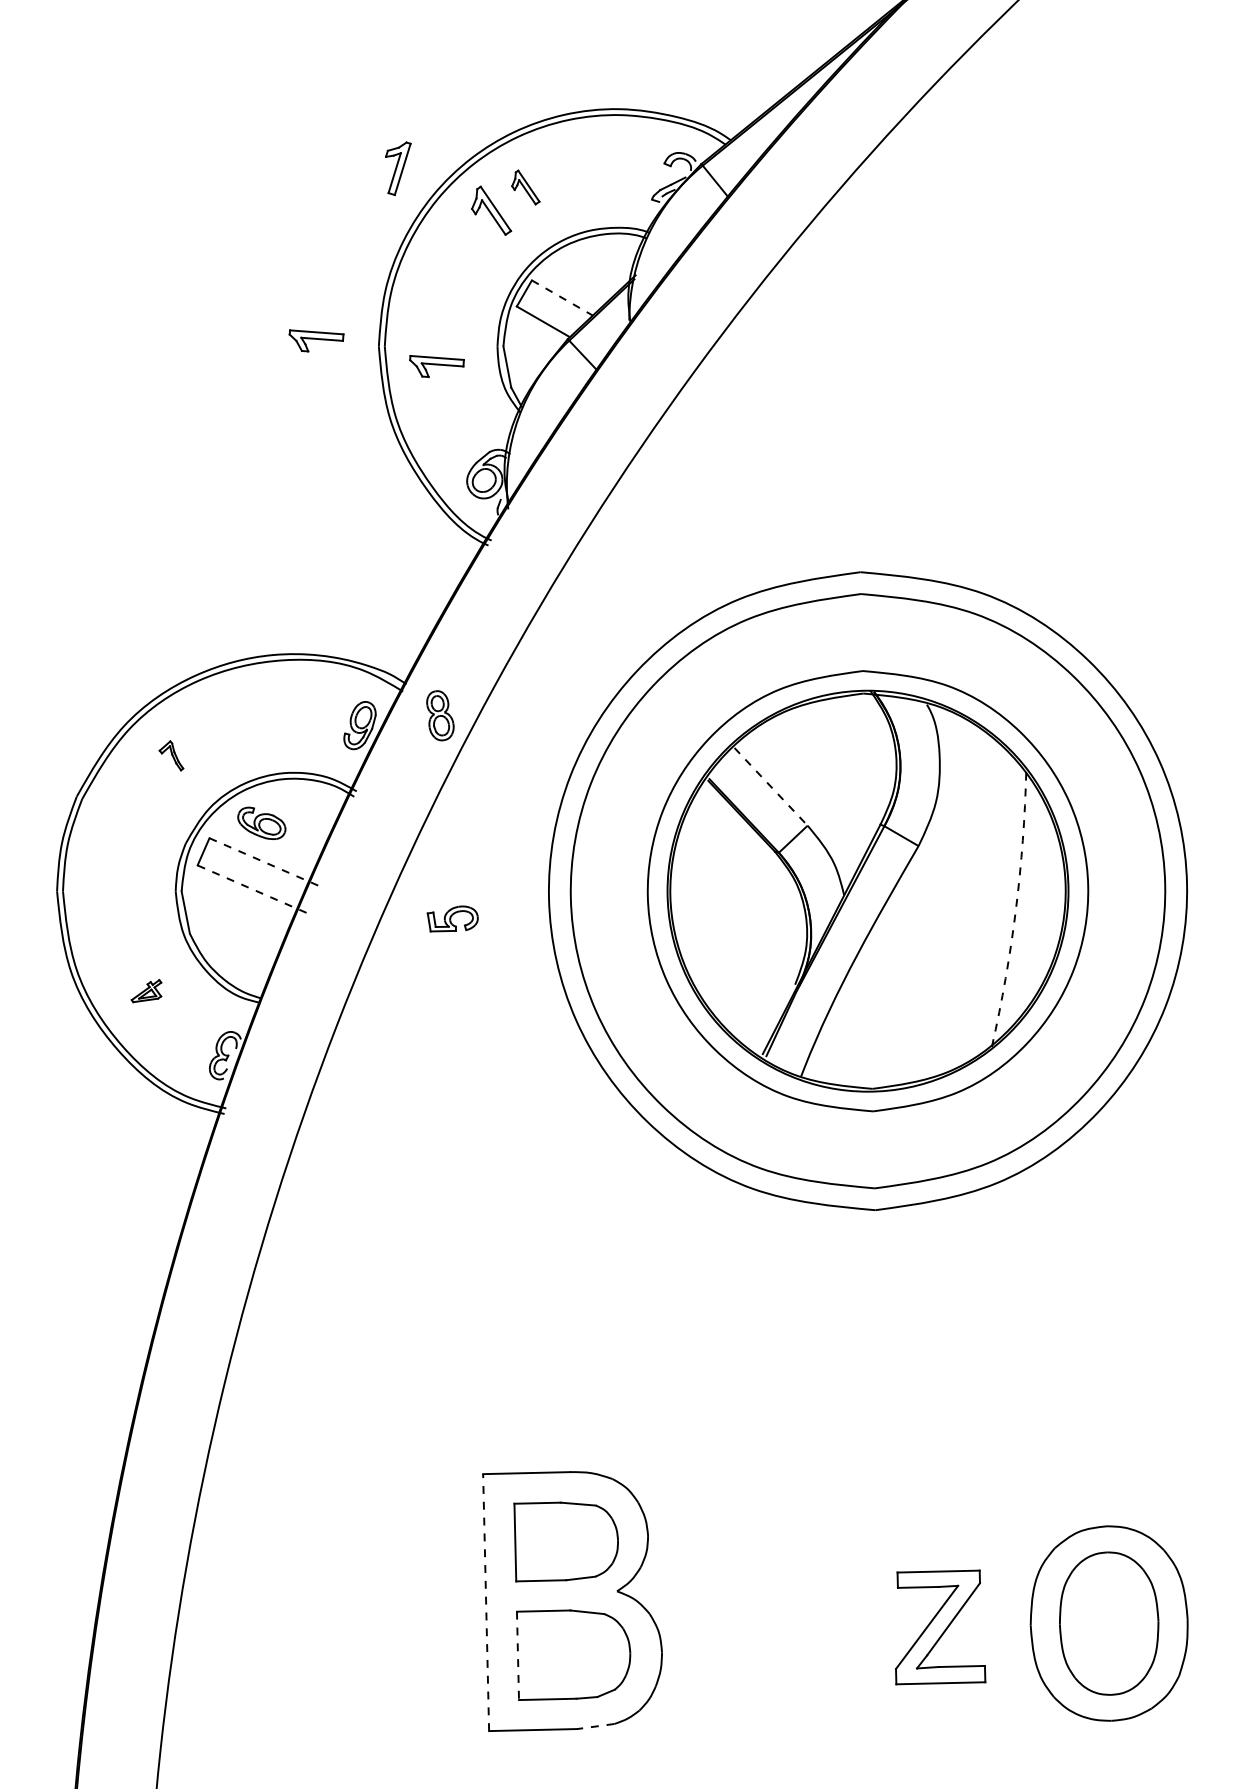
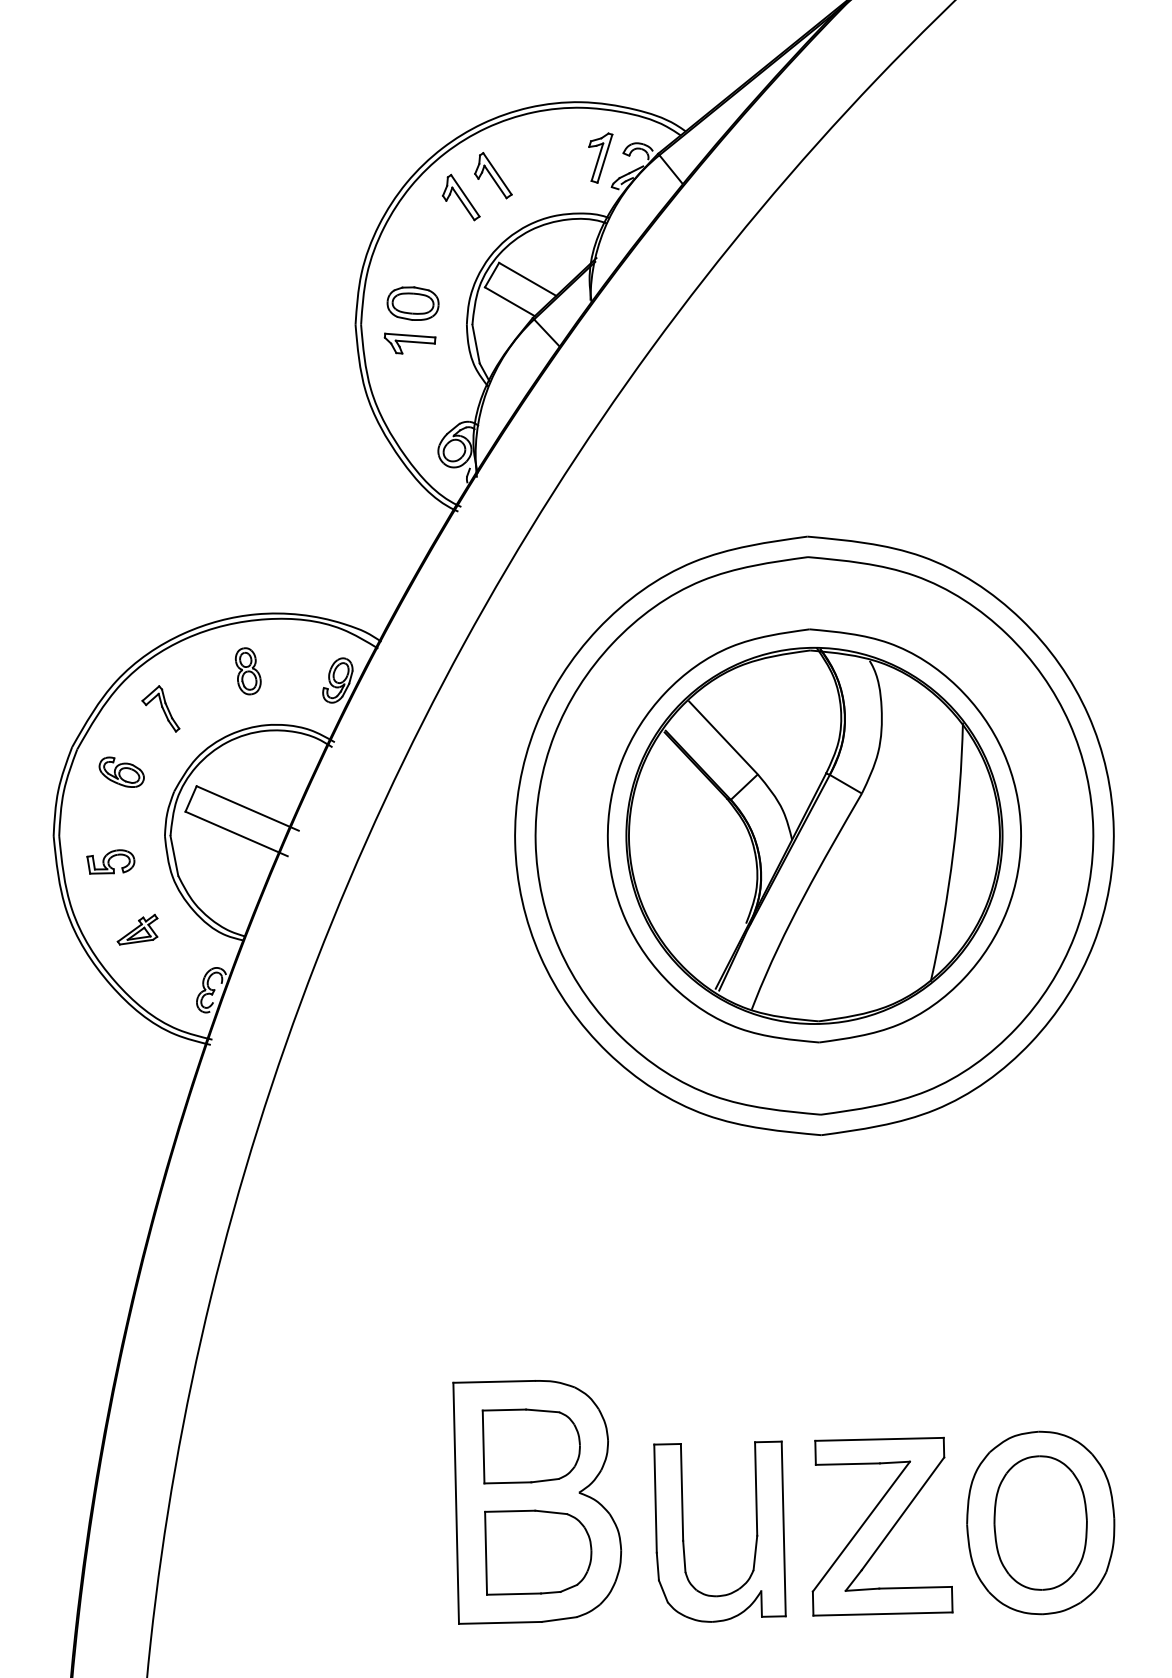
part: (397, 168) -> (600, 157), moved
part: (525, 187) -> (493, 175), size x1.43
line: (563, 298) -> (528, 279), dashed -> solid
part: (439, 323) -> (412, 303), added
part: (315, 340) -> (296, 319), removed
part: (439, 715) -> (247, 671), moved
part: (170, 755) -> (160, 708), size x1.67
line: (771, 787) -> (723, 738), dashed -> solid
part: (261, 822) -> (121, 771), moved
line: (263, 861) -> (247, 808), dashed -> solid
line: (251, 888) -> (236, 833), dashed -> solid
arc: (1016, 909) -> (953, 853), dashed -> solid
part: (452, 918) -> (110, 861), moved
part: (146, 990) -> (137, 929), size x1.43
line: (486, 1602) -> (456, 1503), dashed -> solid
part: (940, 1627) -> (882, 1526), size x1.67
part: (729, 1641) -> (684, 1539), added
line: (518, 1656) -> (486, 1553), dashed -> solid
line: (596, 1726) -> (559, 1619), dashed -> solid

